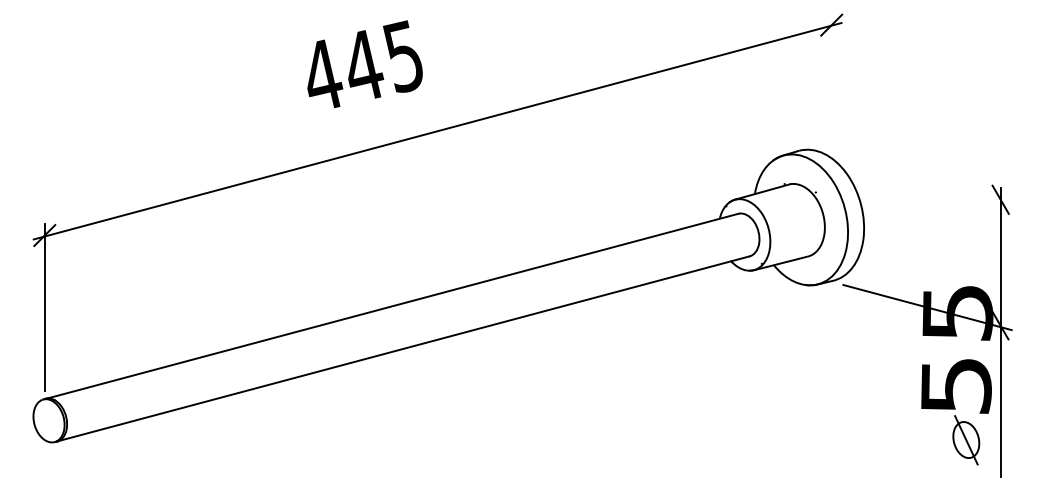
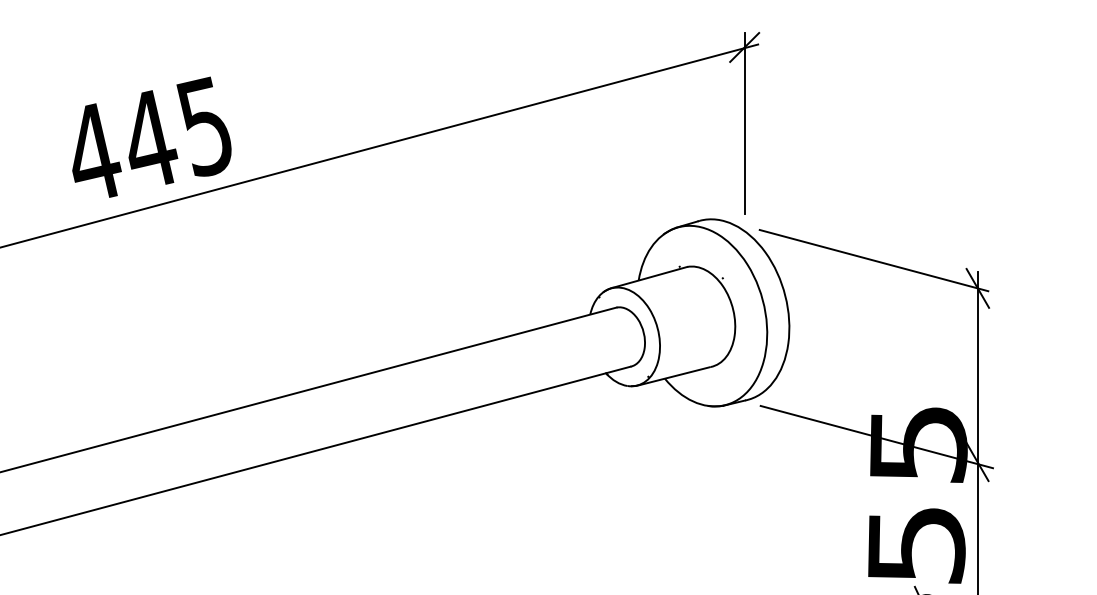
text: (364, 64) -> (151, 137), moved
line: (831, 79) -> (744, 122), added
line: (925, 179) -> (874, 260), added

